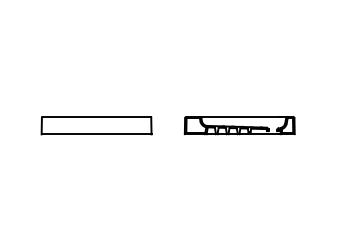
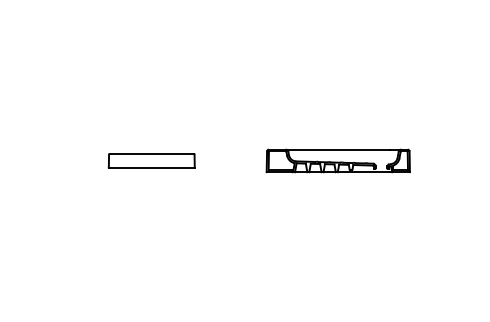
part: (96, 125) -> (151, 160), size x0.6

